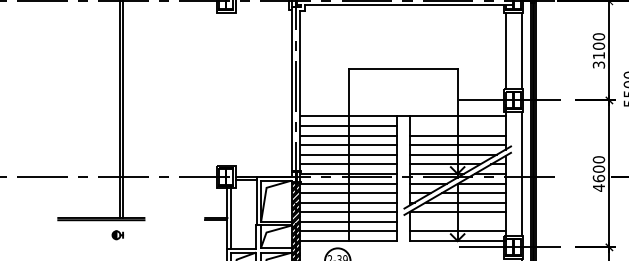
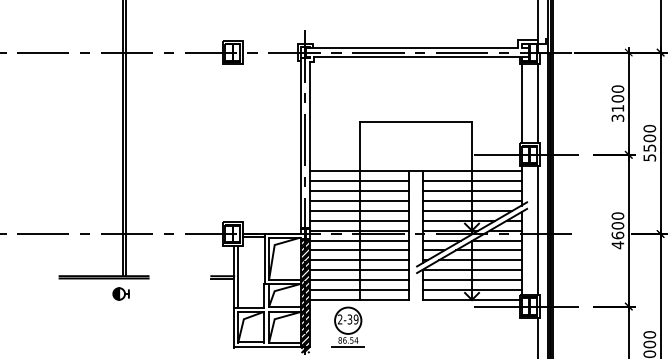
line: (457, 126) -> (471, 181), added
line: (457, 222) -> (471, 280), added
part: (117, 234) -> (120, 293), size x1.43

